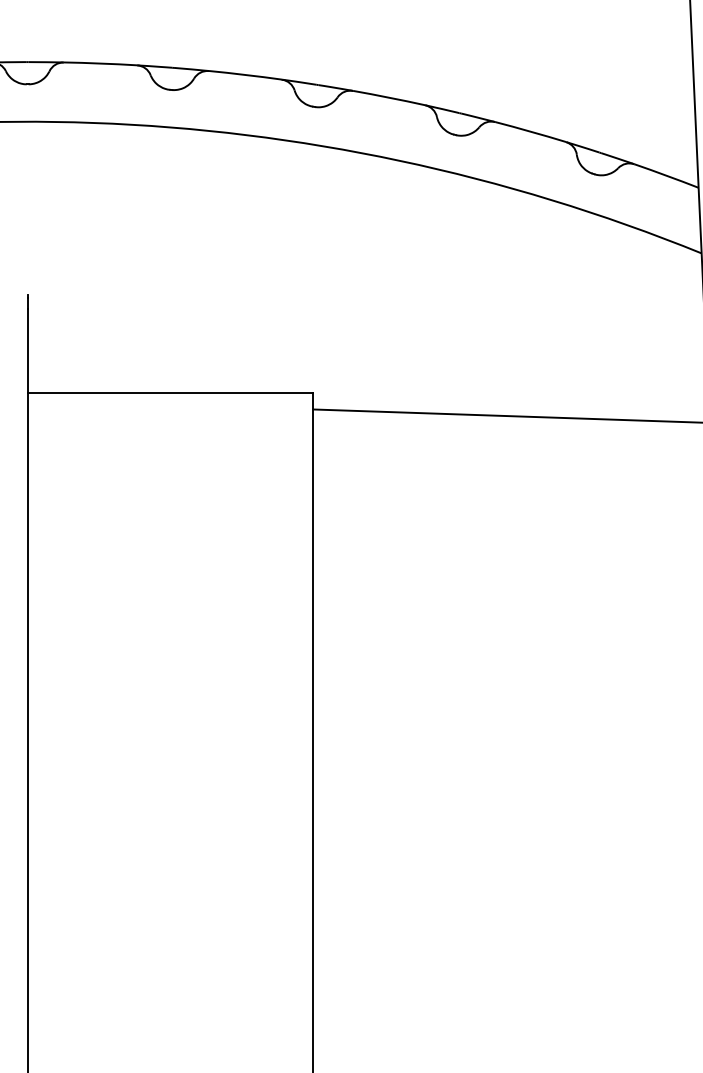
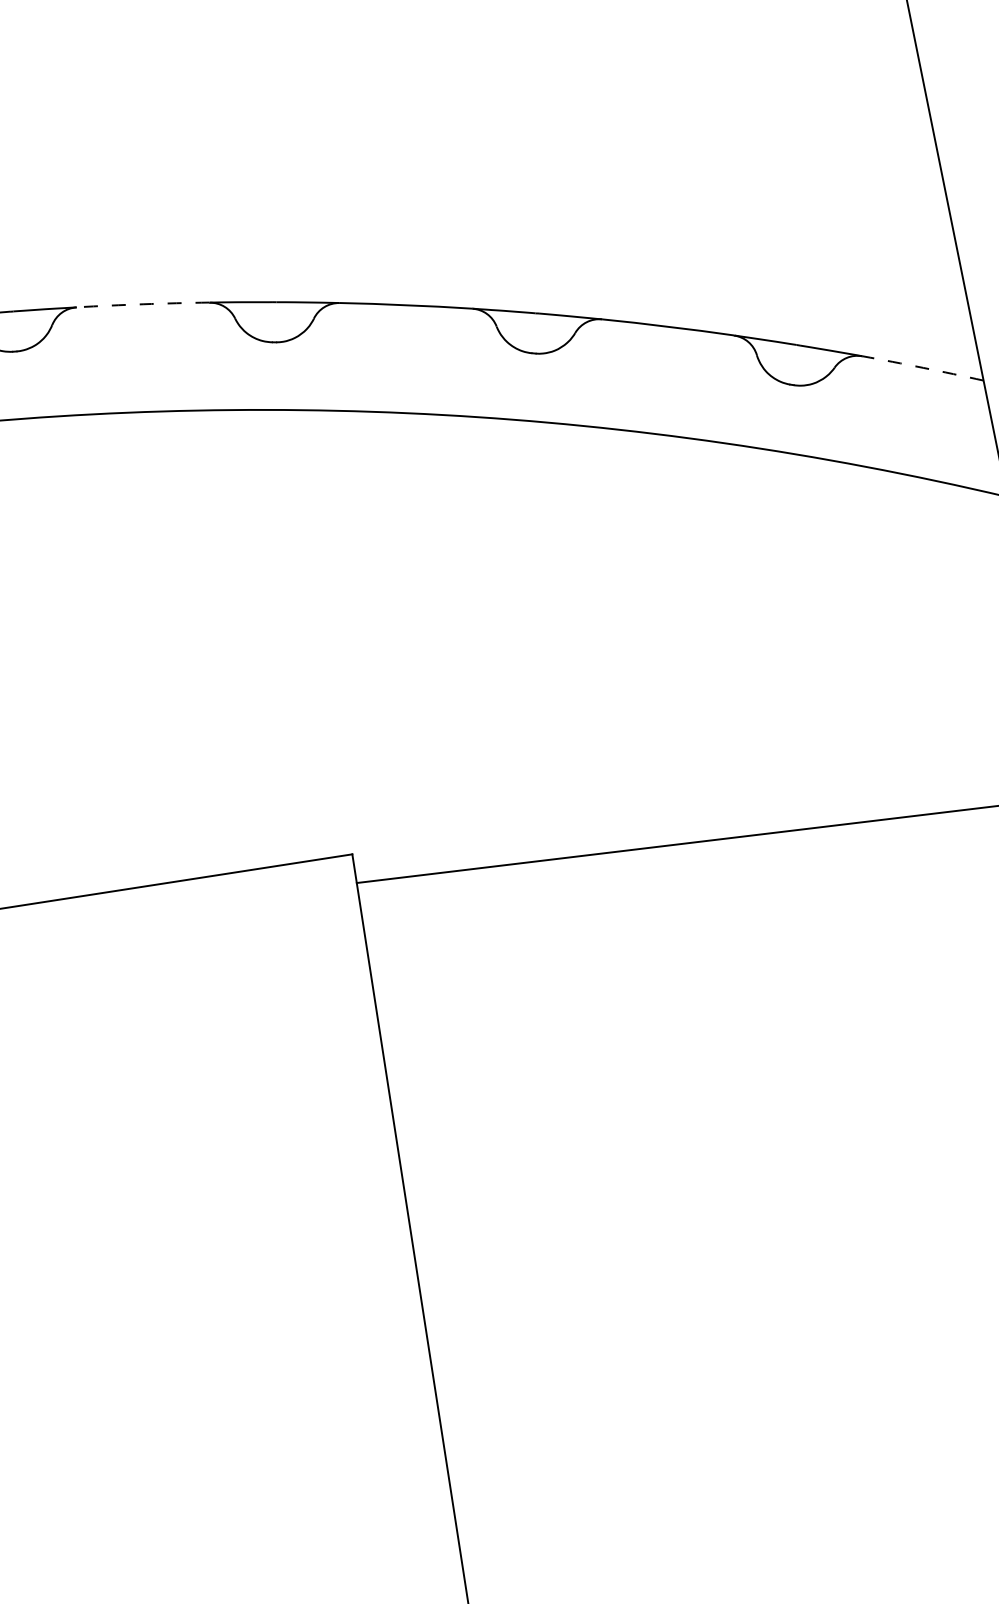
arc: (245, 74) -> (142, 303), solid -> dashed
arc: (666, 175) -> (922, 367), solid -> dashed

